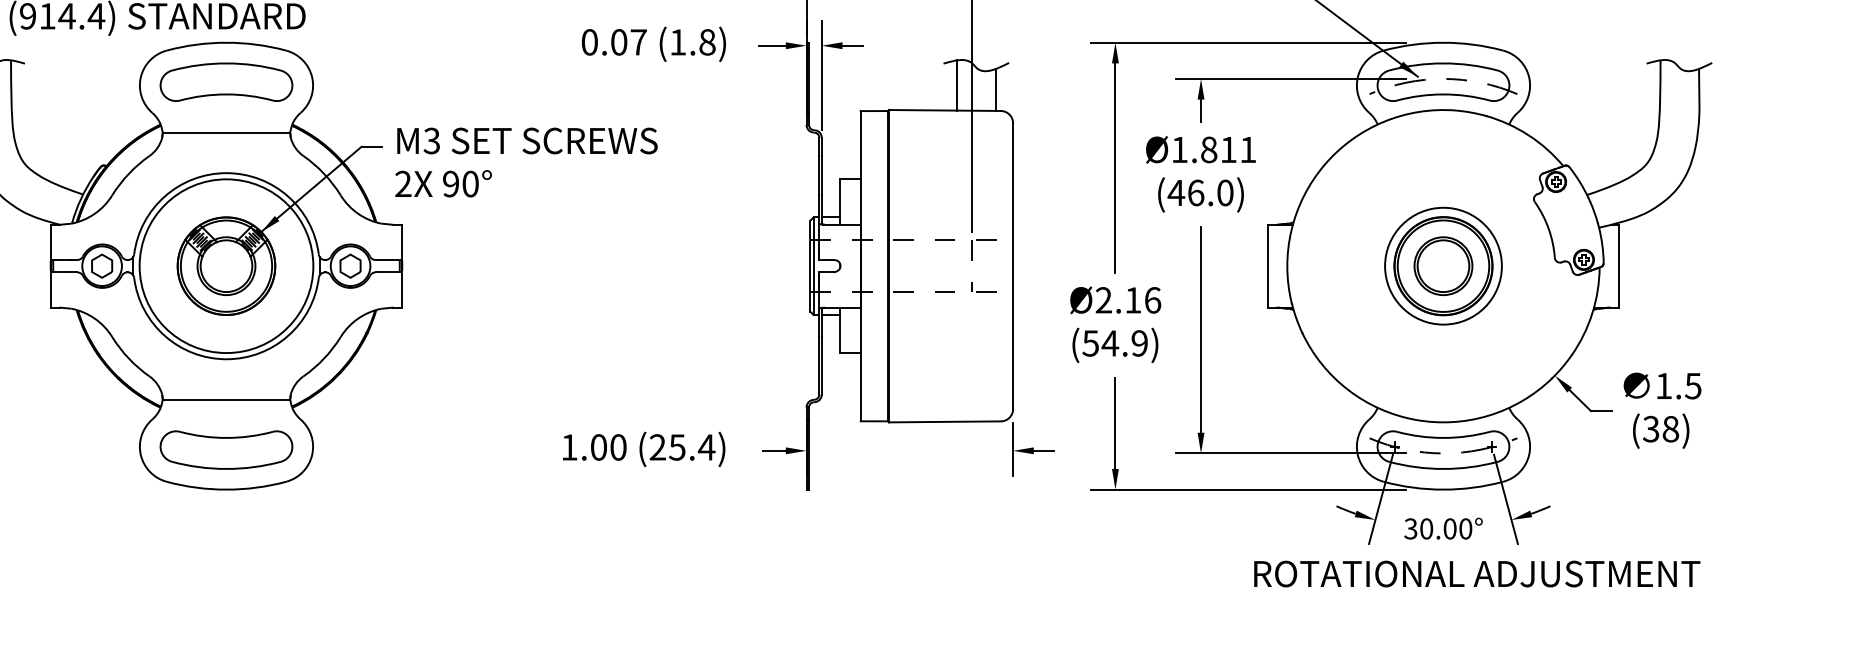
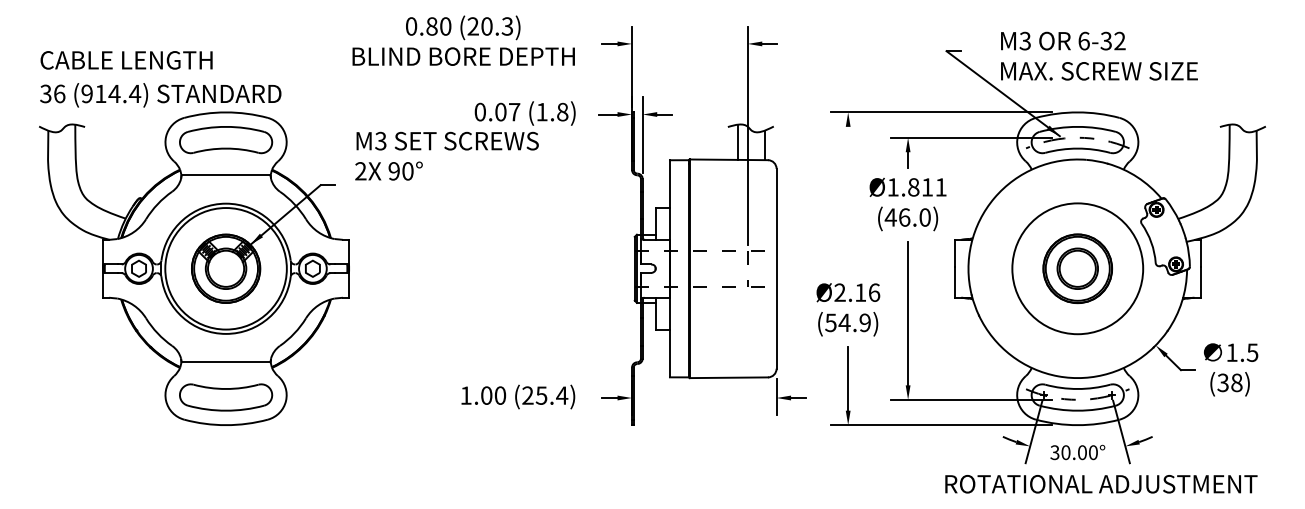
text: (525, 161) -> (446, 155), moved
line: (1115, 167) -> (848, 199), removed
circle: (1443, 265) -> (1077, 268), size x1.6

